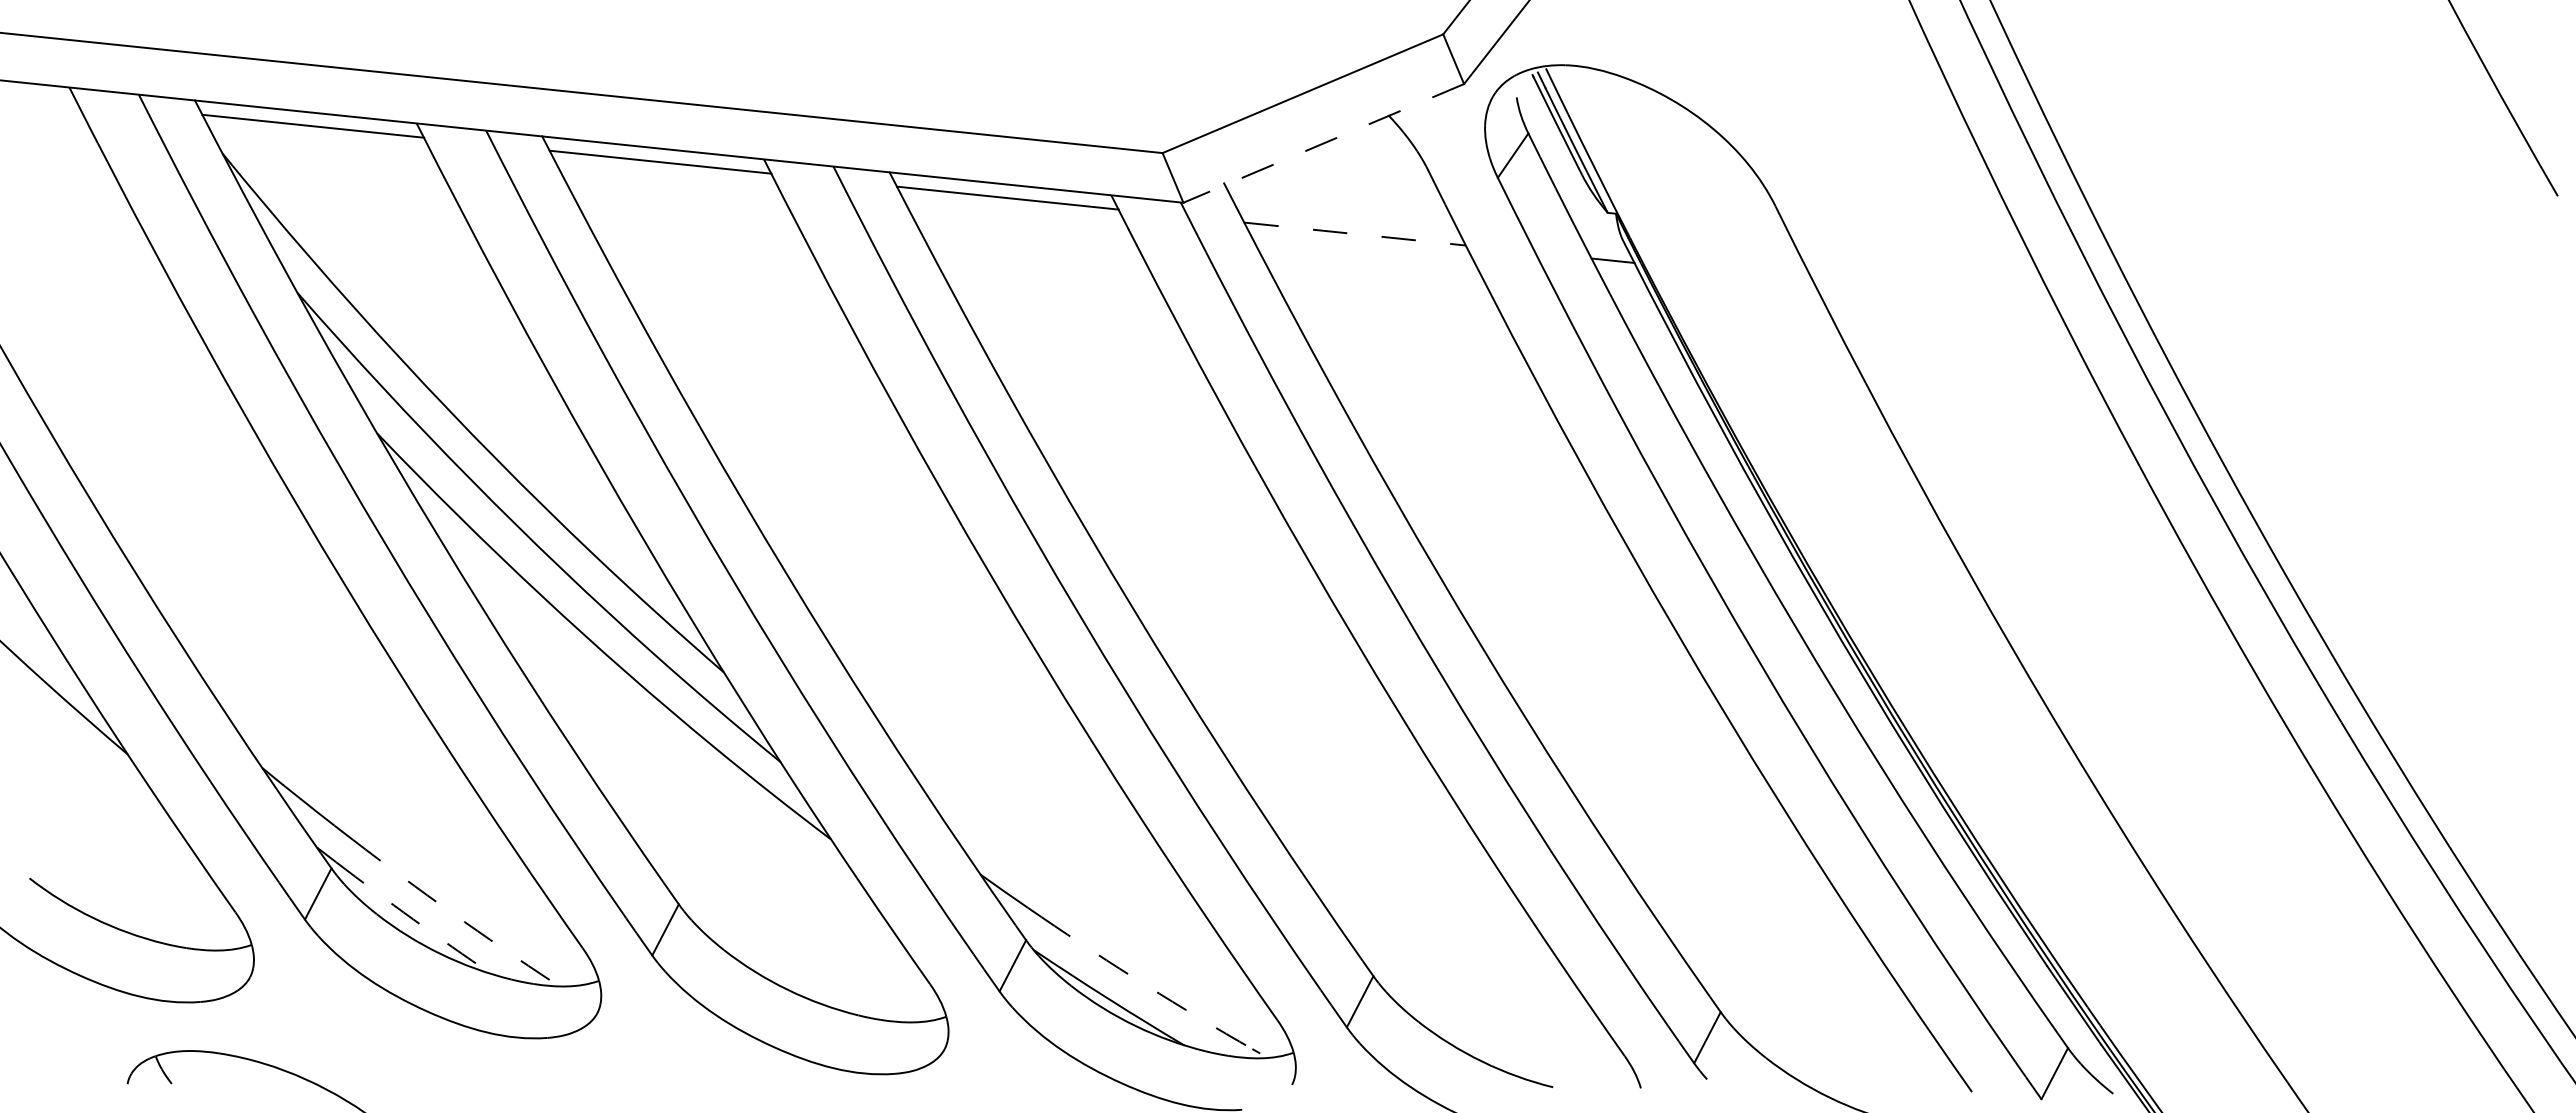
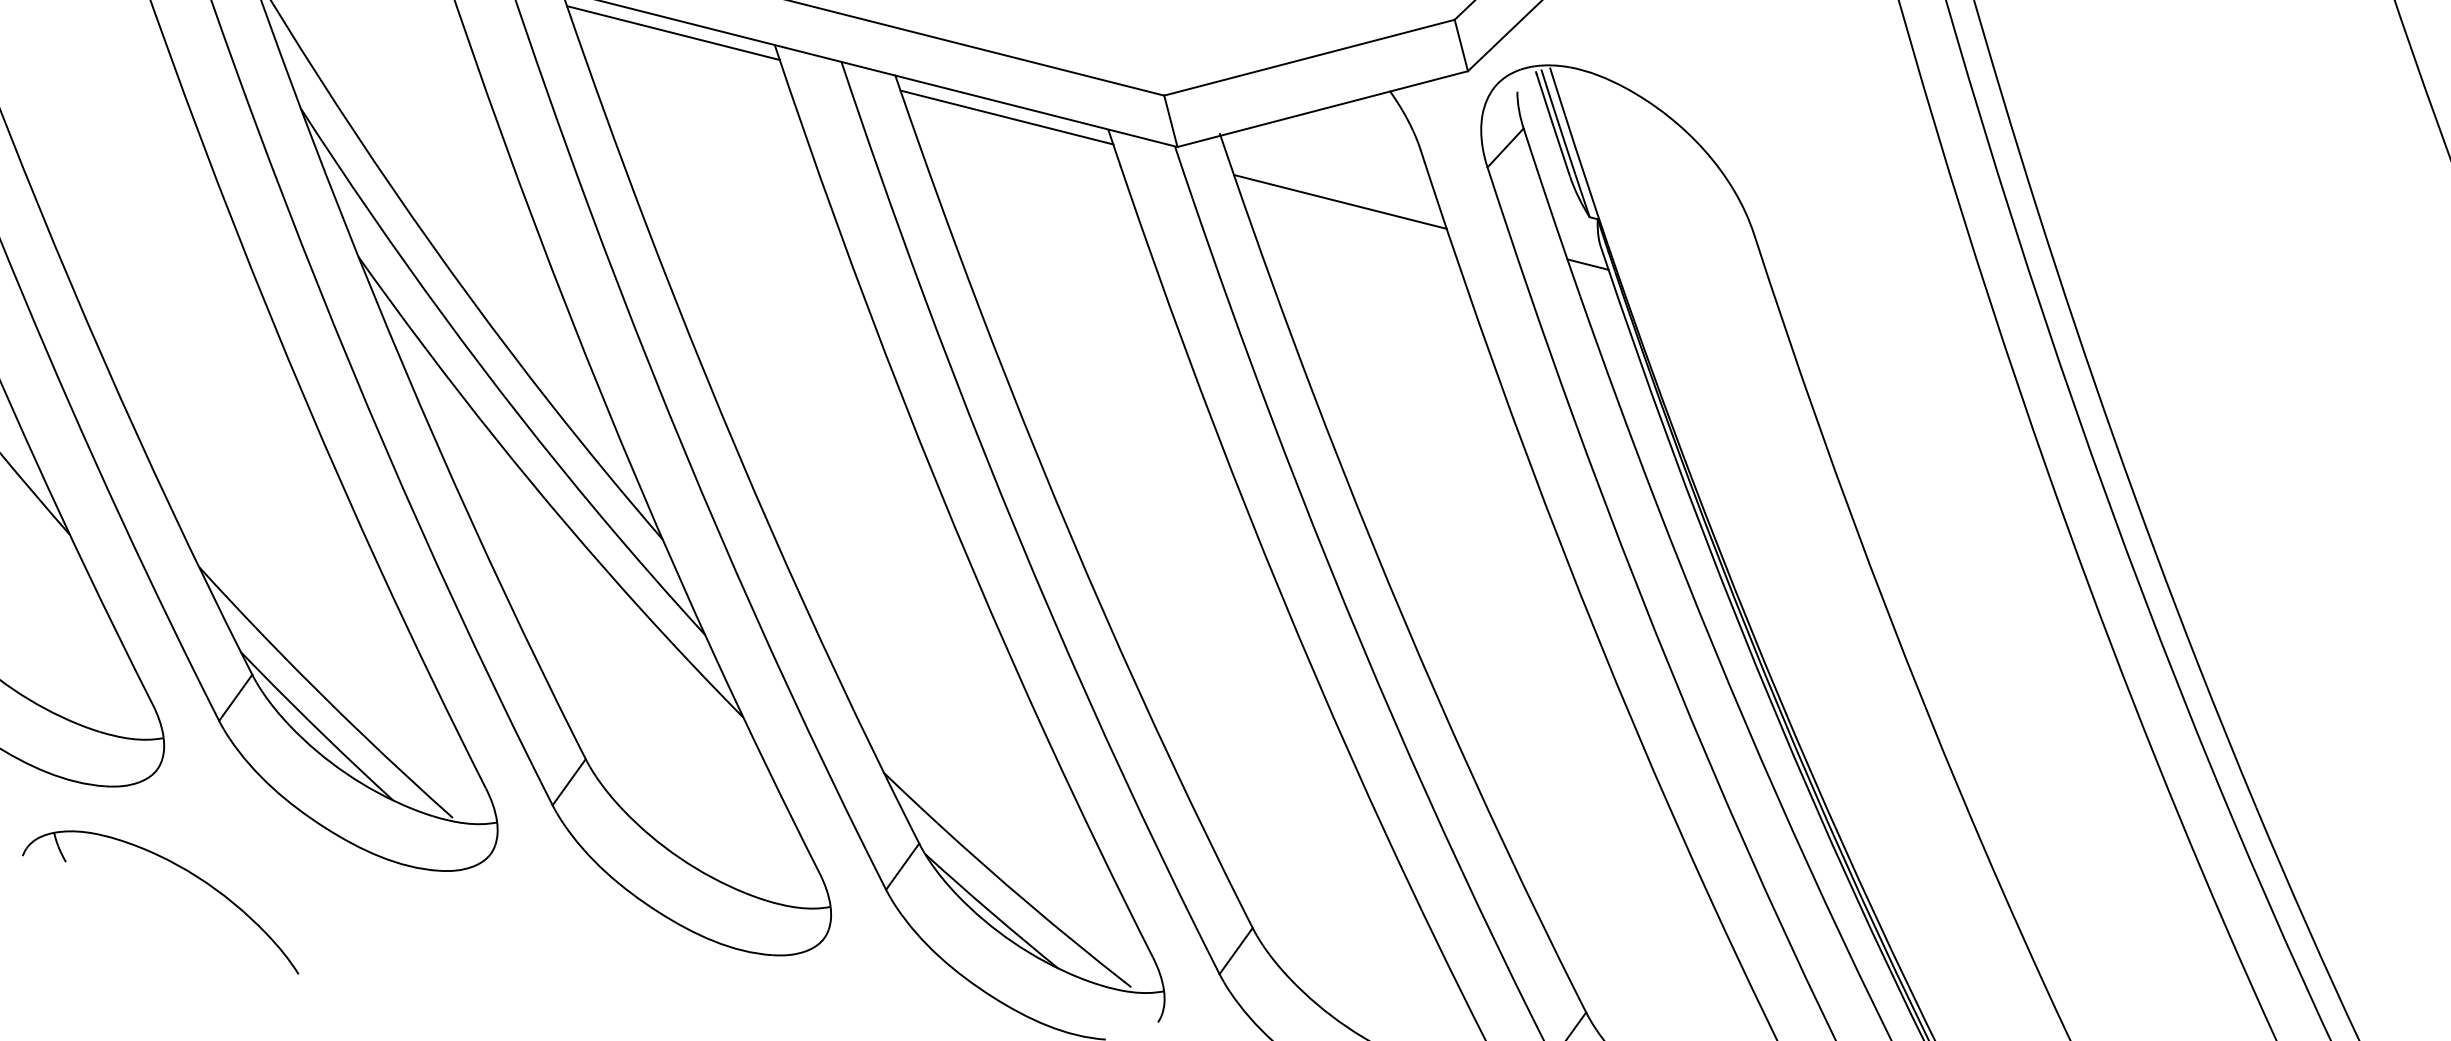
line: (1323, 143) -> (1322, 109), dashed -> solid
line: (1355, 234) -> (1340, 202), dashed -> solid
arc: (452, 913) -> (363, 735), dashed -> solid
arc: (413, 919) -> (324, 736), dashed -> solid
arc: (1146, 985) -> (1030, 904), dashed -> solid

